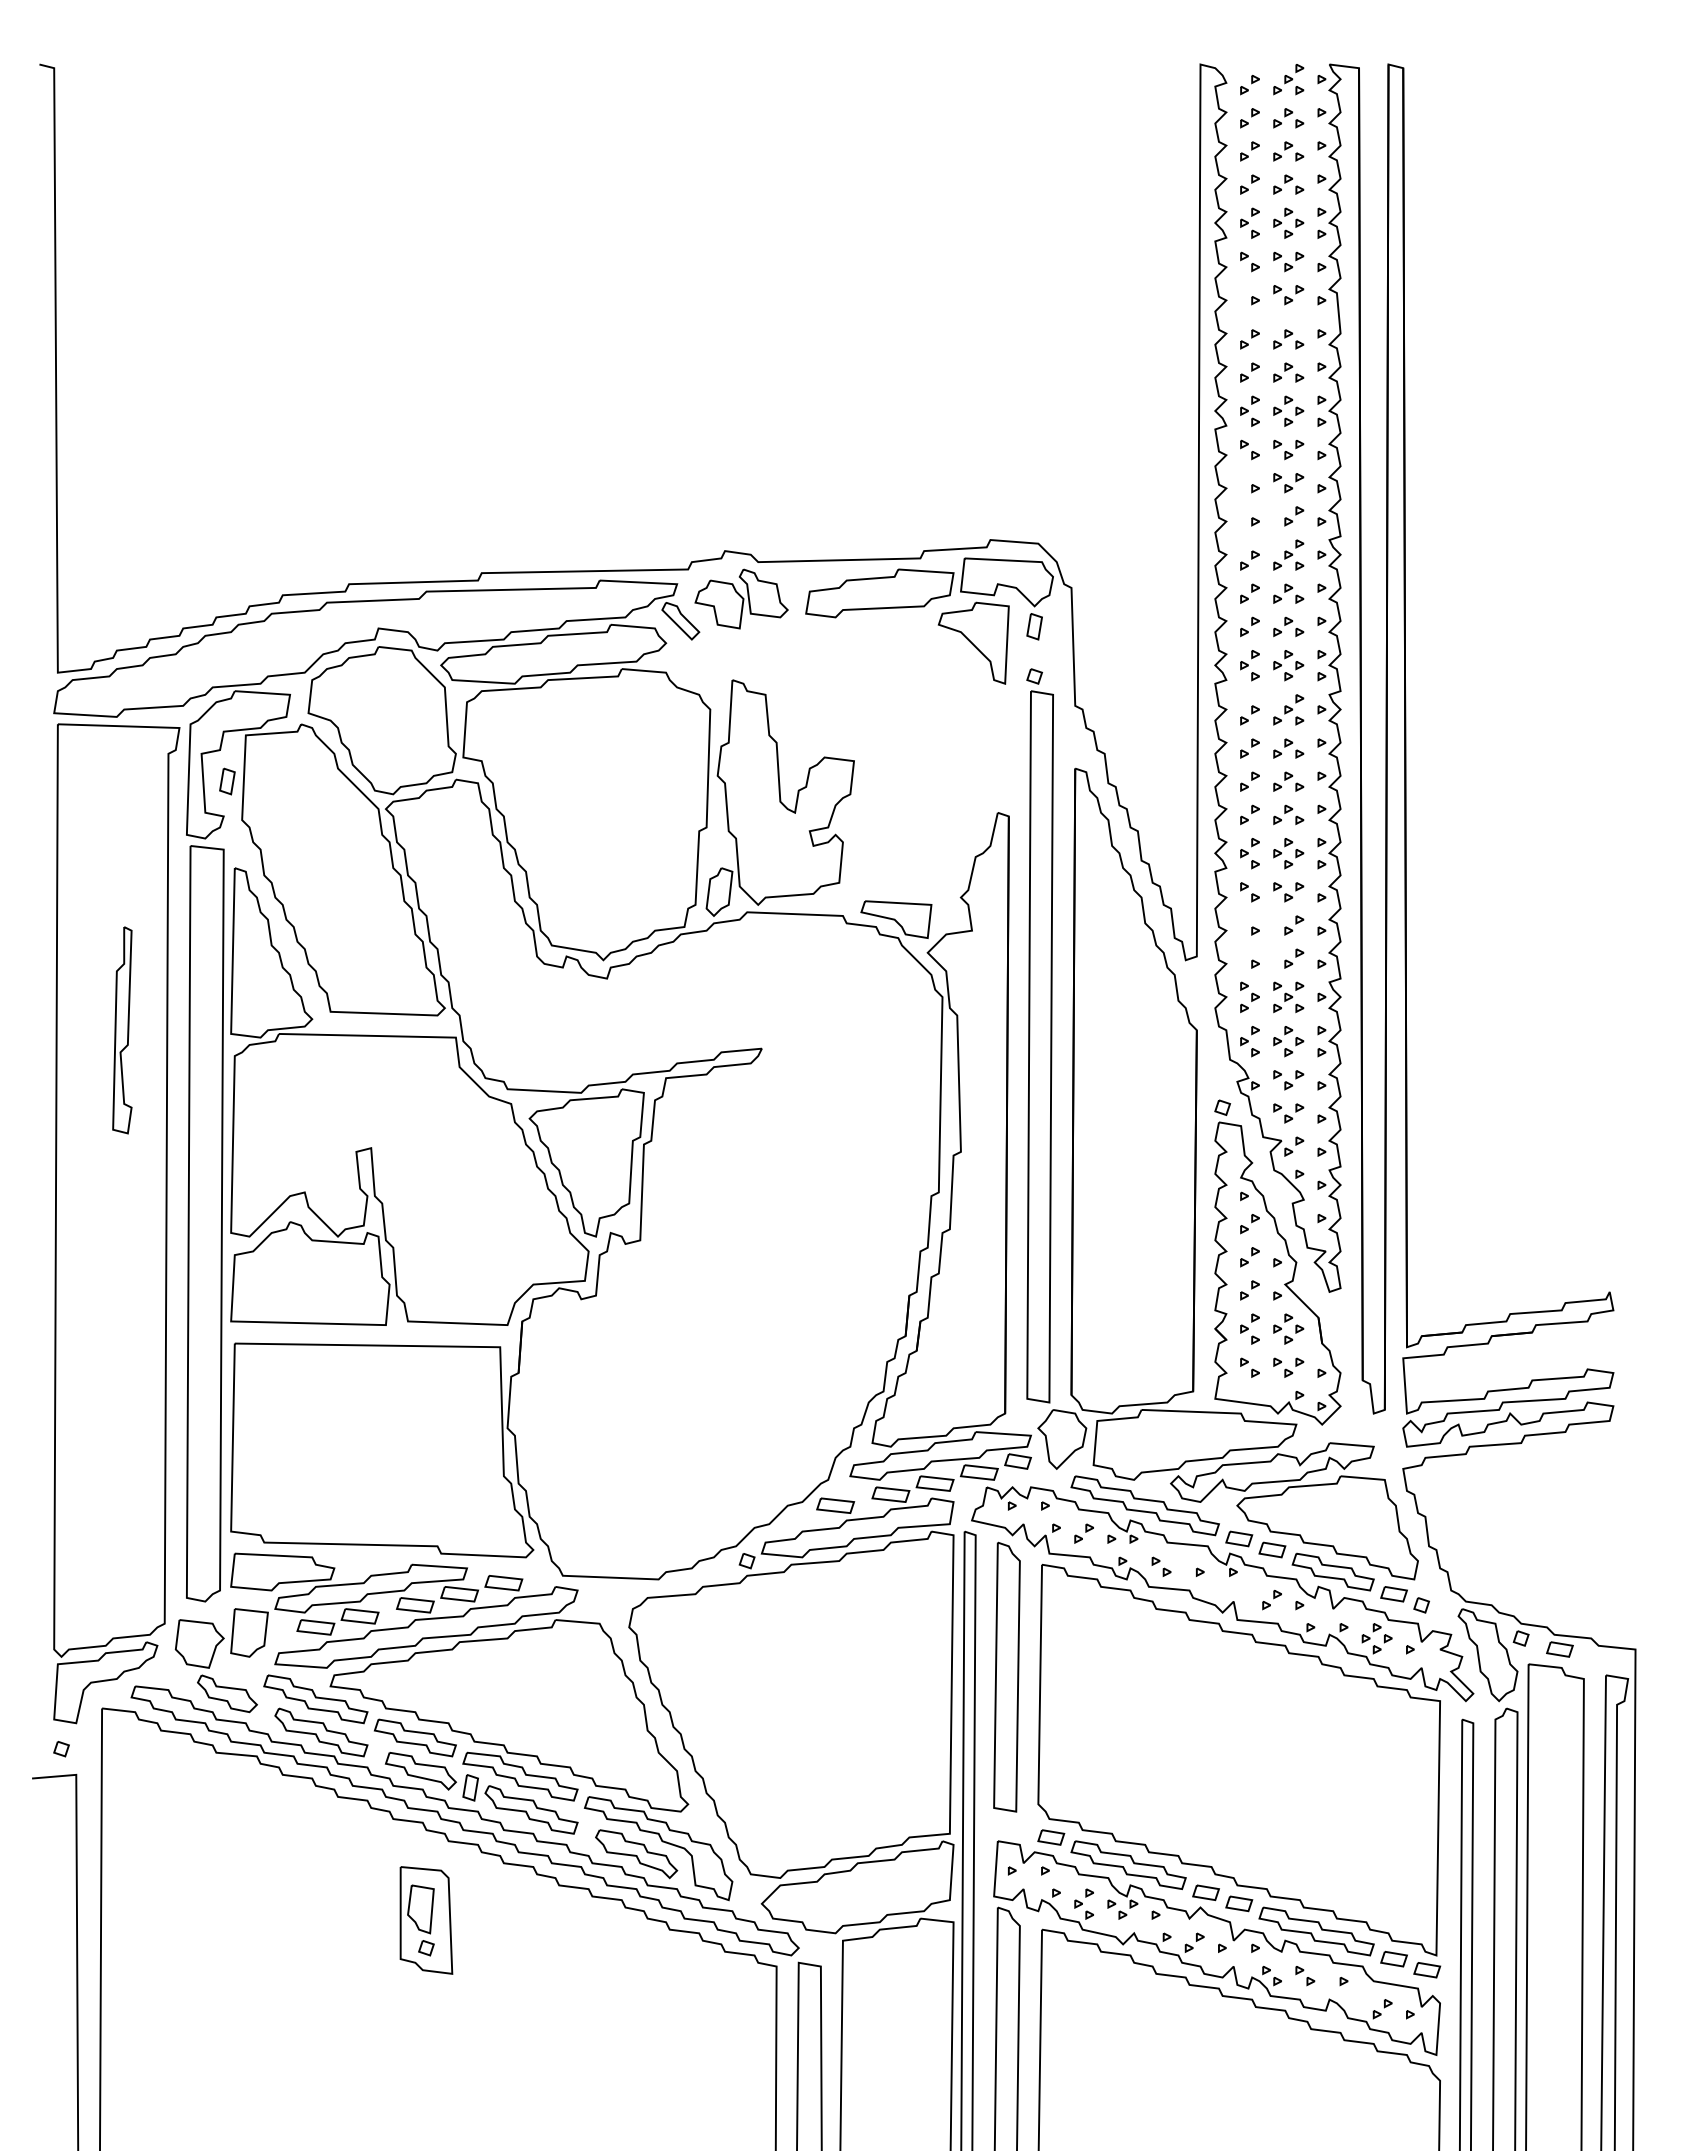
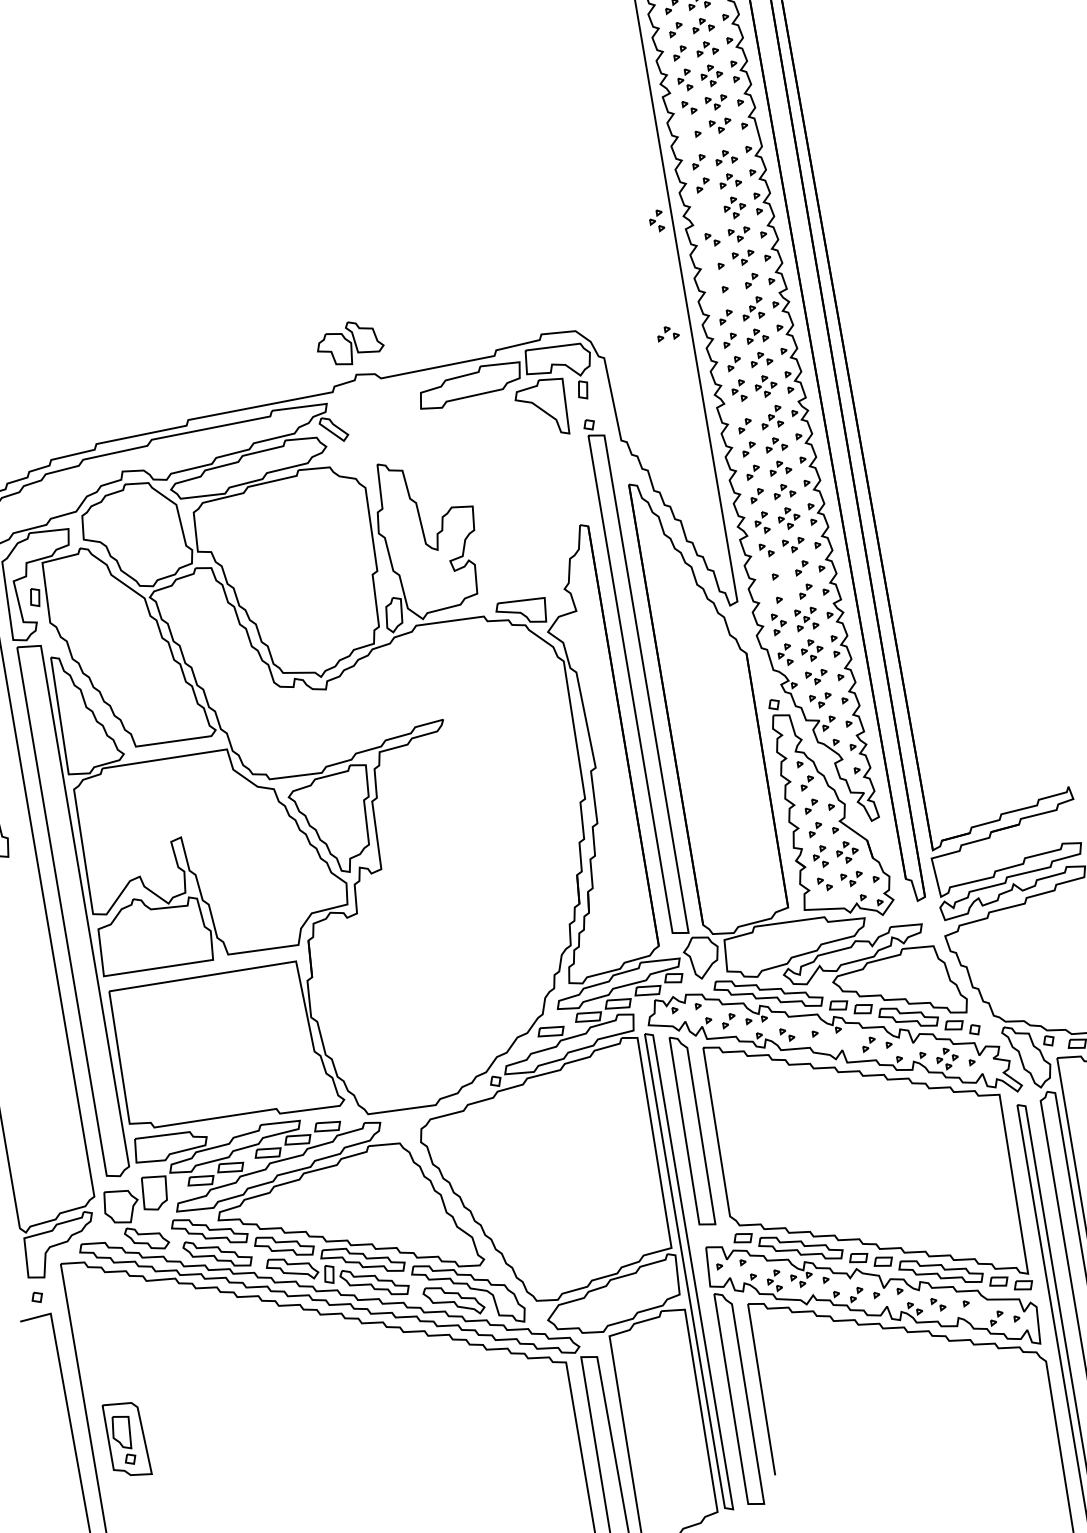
part: (1249, 410) -> (656, 220), moved
part: (1165, 568) -> (667, 332), added
part: (741, 598) -> (349, 342), moved
part: (426, 1920) -> (127, 1439), moved

